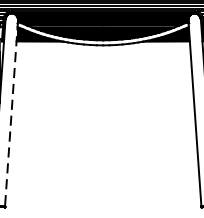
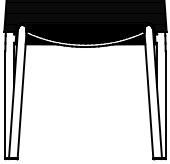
line: (12, 114) -> (22, 94), dashed -> solid

